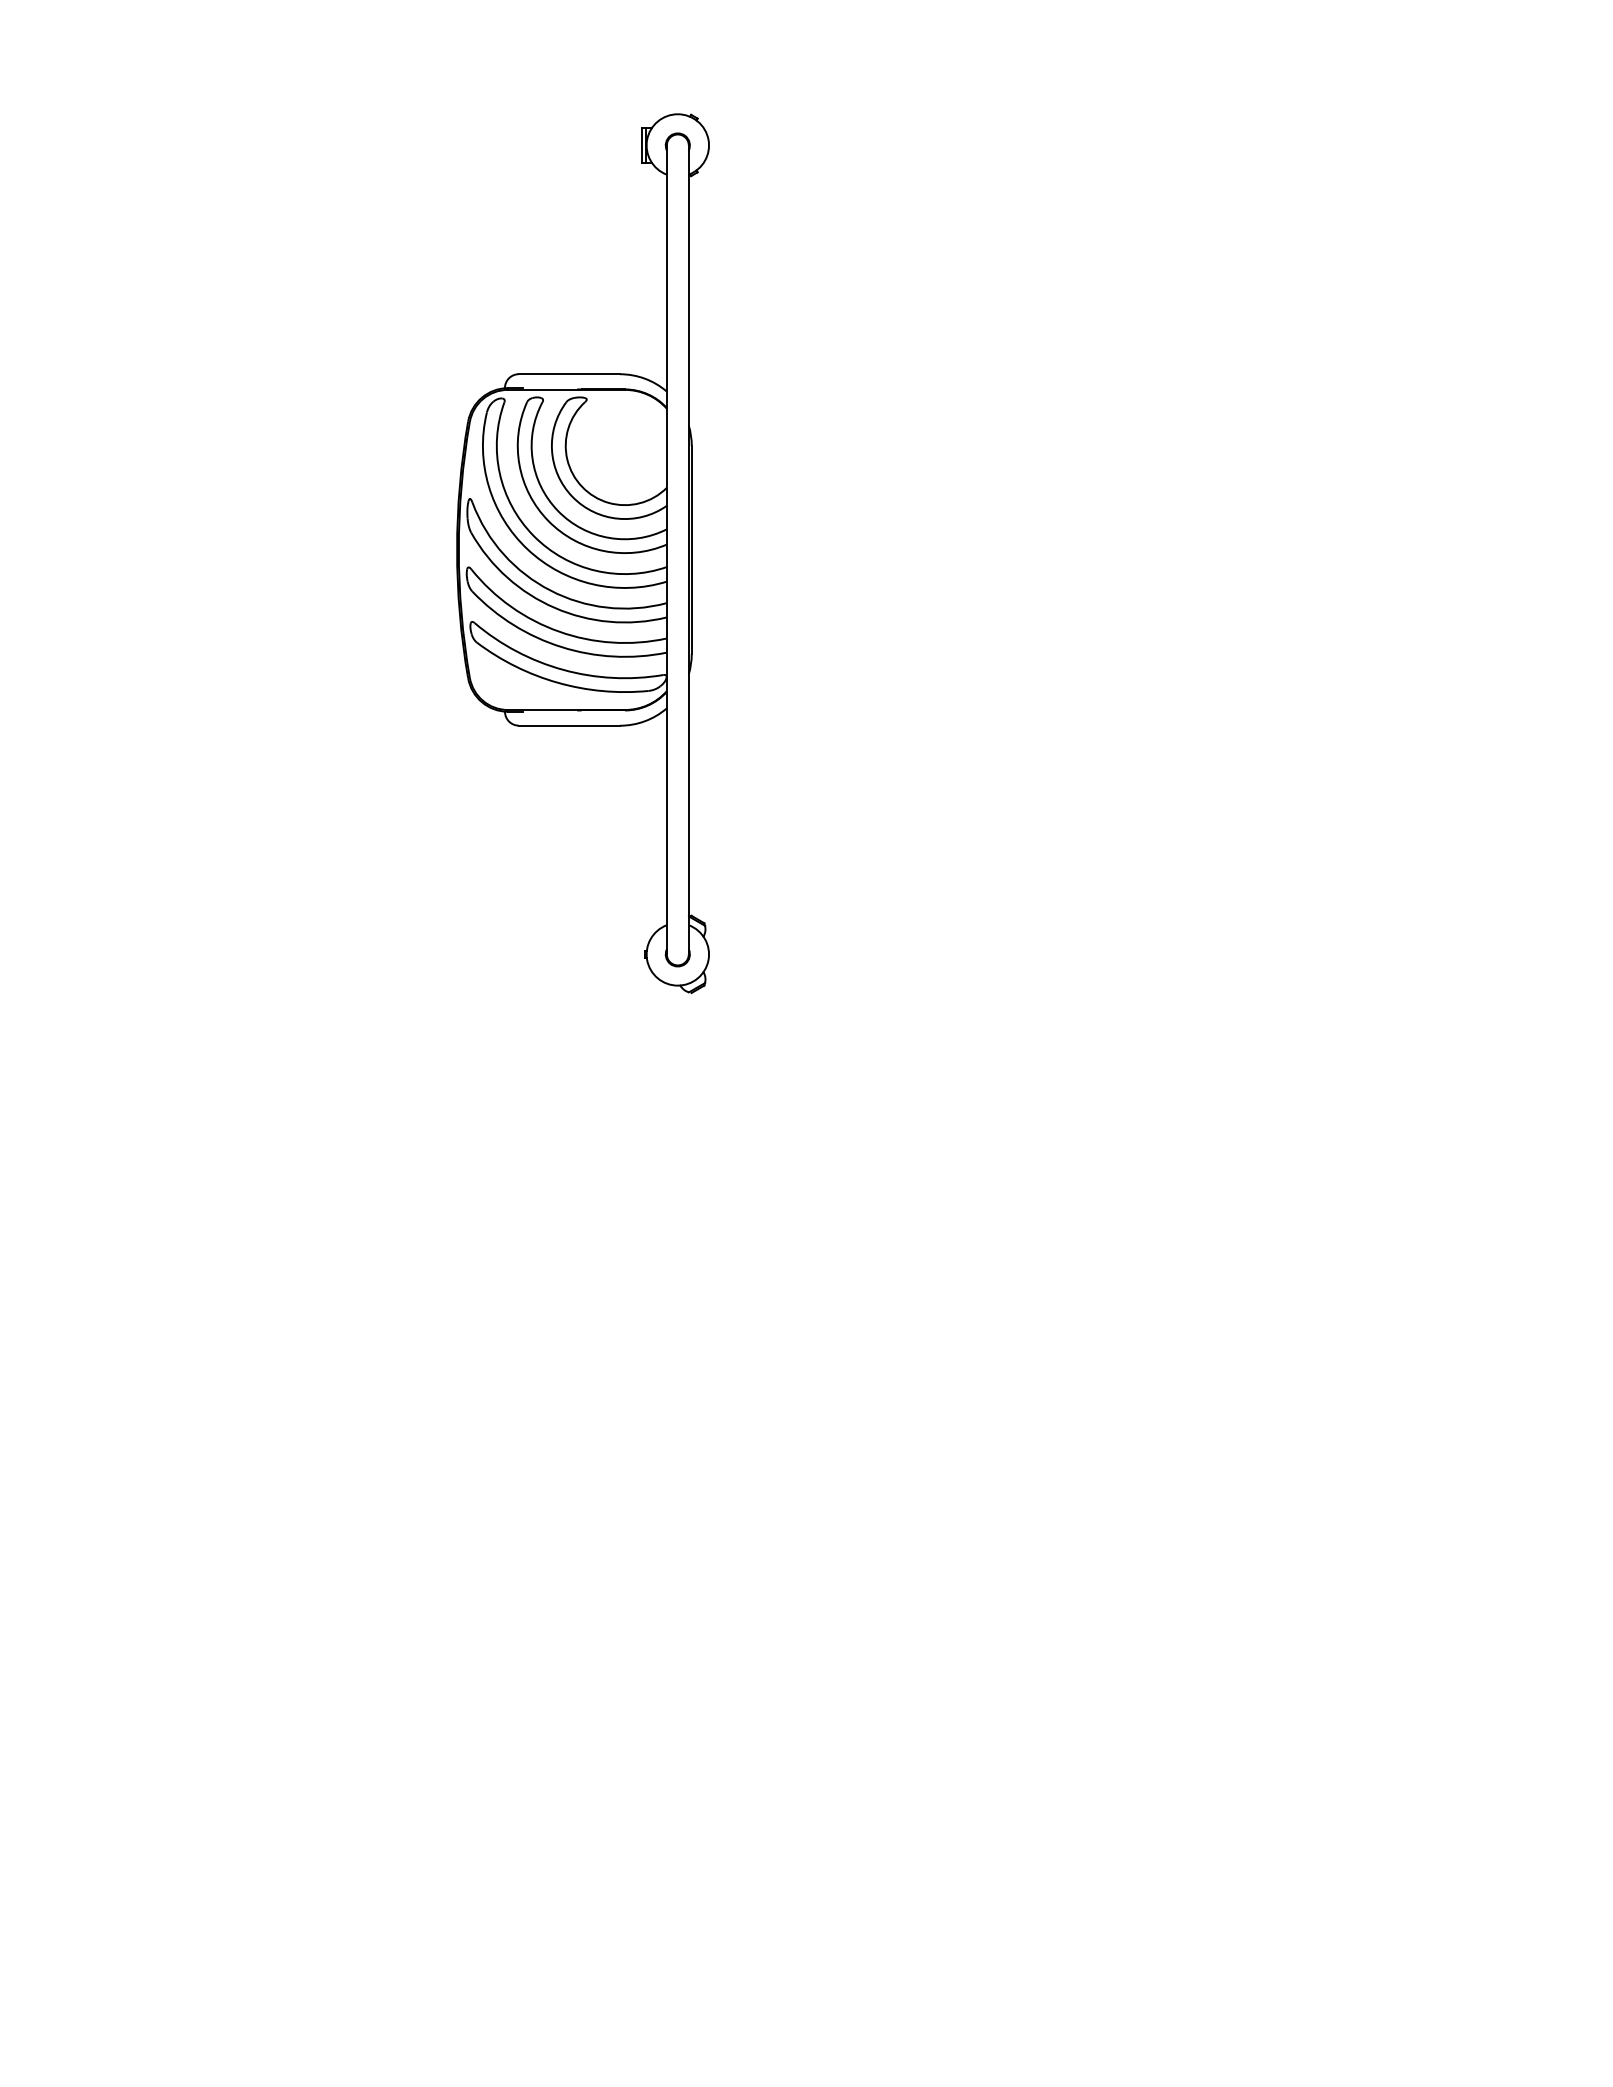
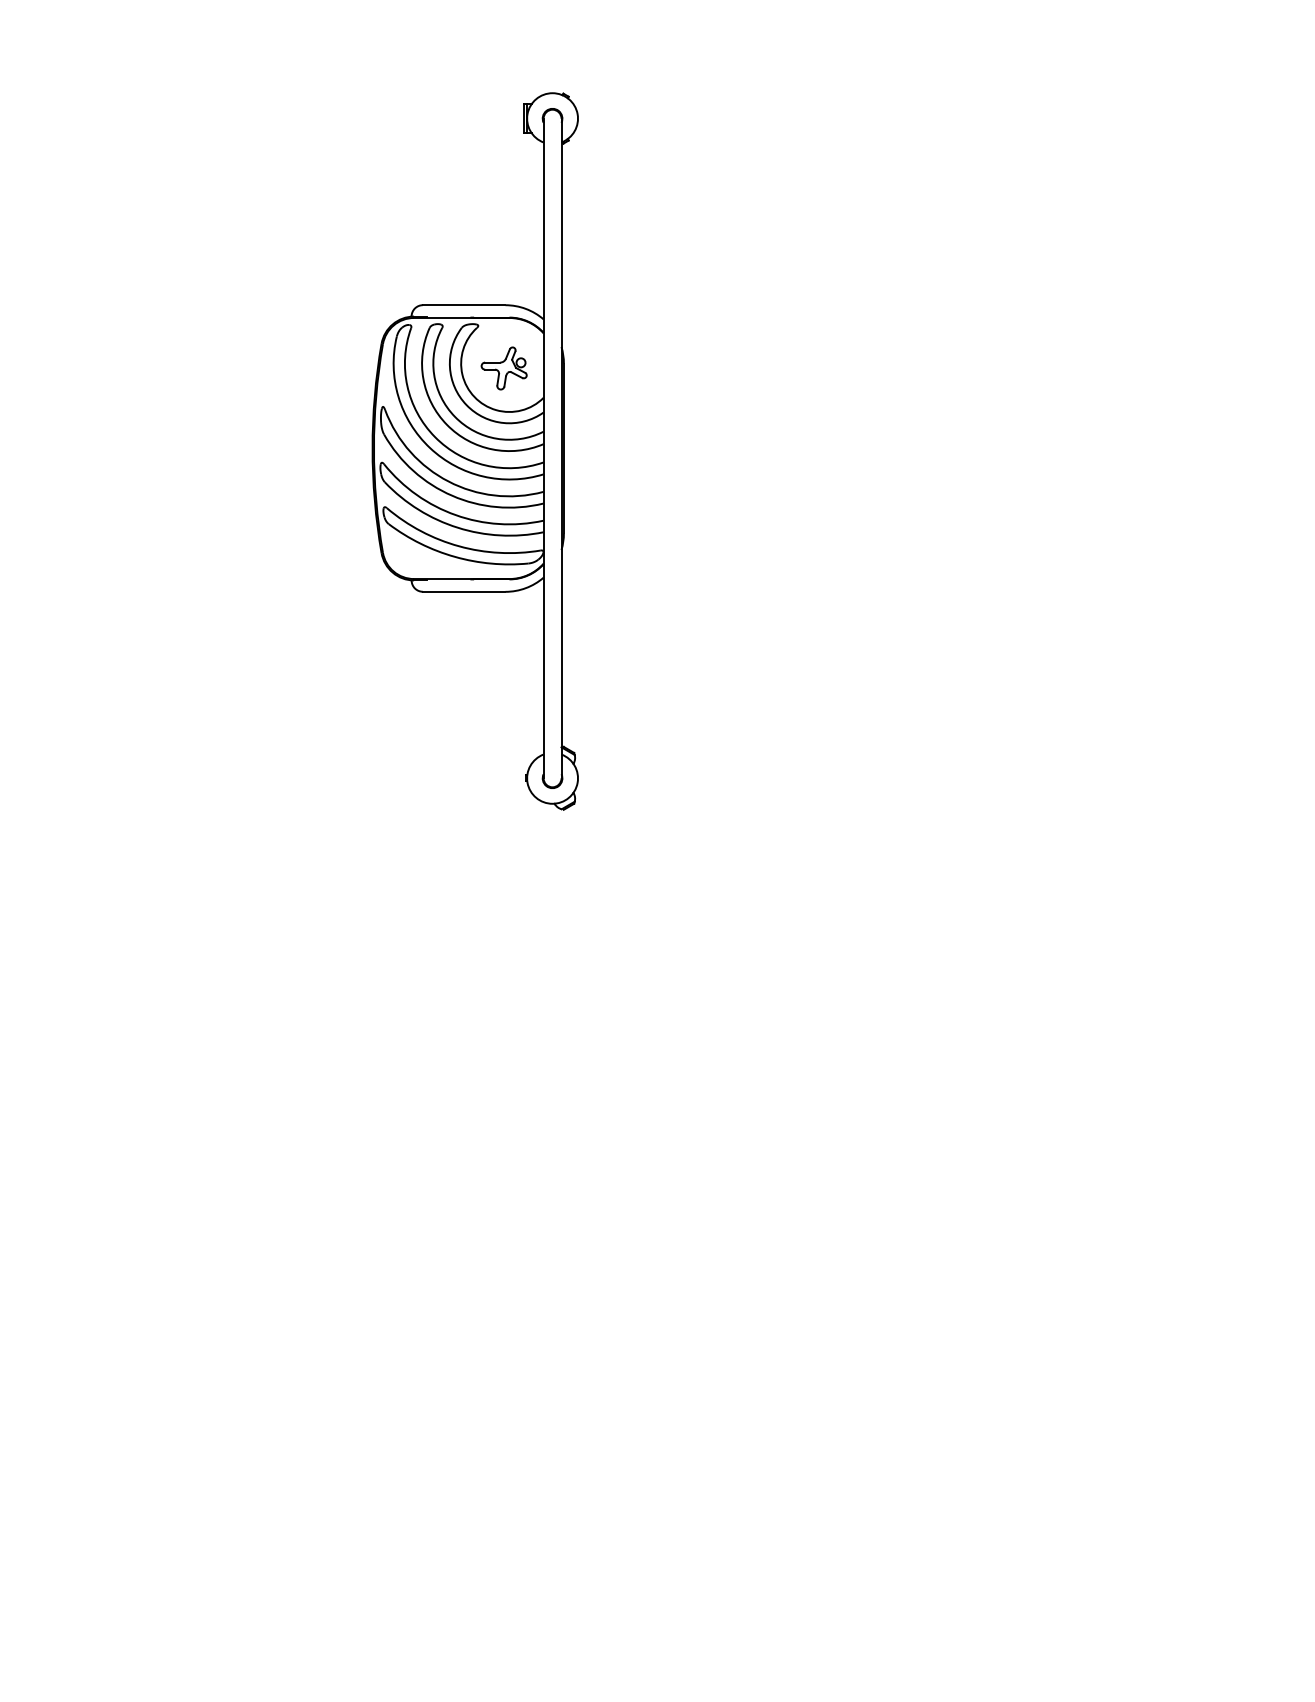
part: (618, 451) -> (504, 368), added

